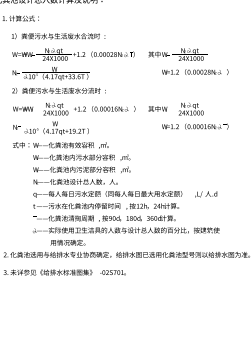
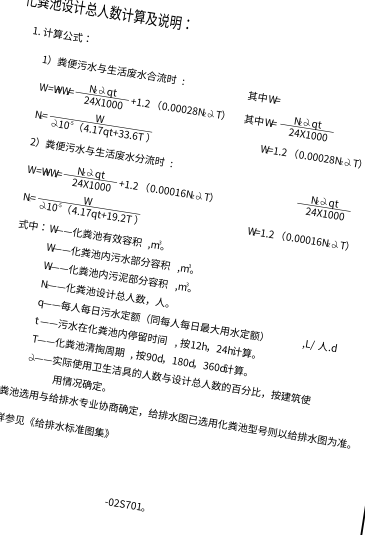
text: (157, 108) -> (262, 96), moved
text: (190, 108) -> (325, 206), moved
text: (206, 194) -> (320, 346), moved
text: (112, 272) -> (124, 504), moved

